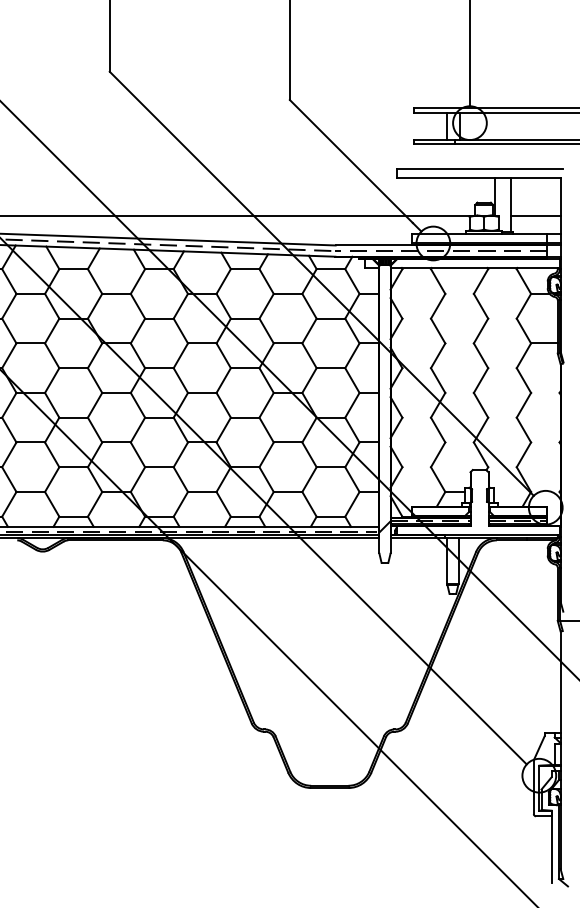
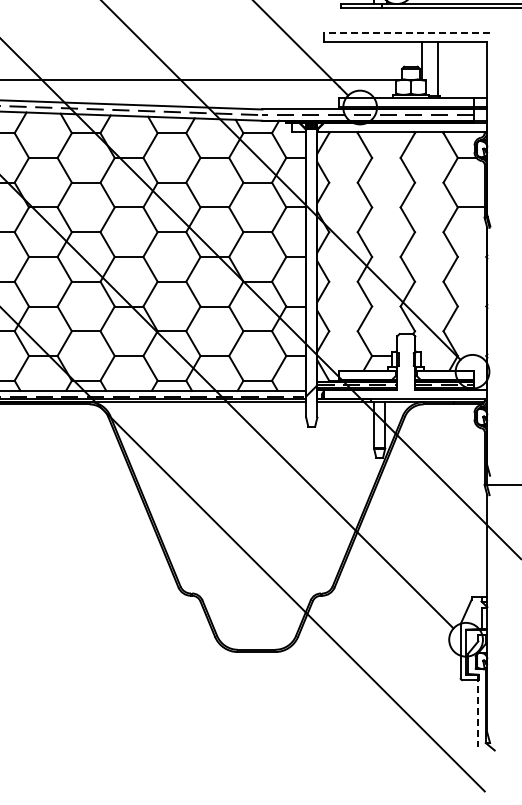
line: (480, 168) -> (407, 32), solid -> dashed
line: (535, 216) -> (462, 80), removed
line: (551, 846) -> (478, 710), solid -> dashed

